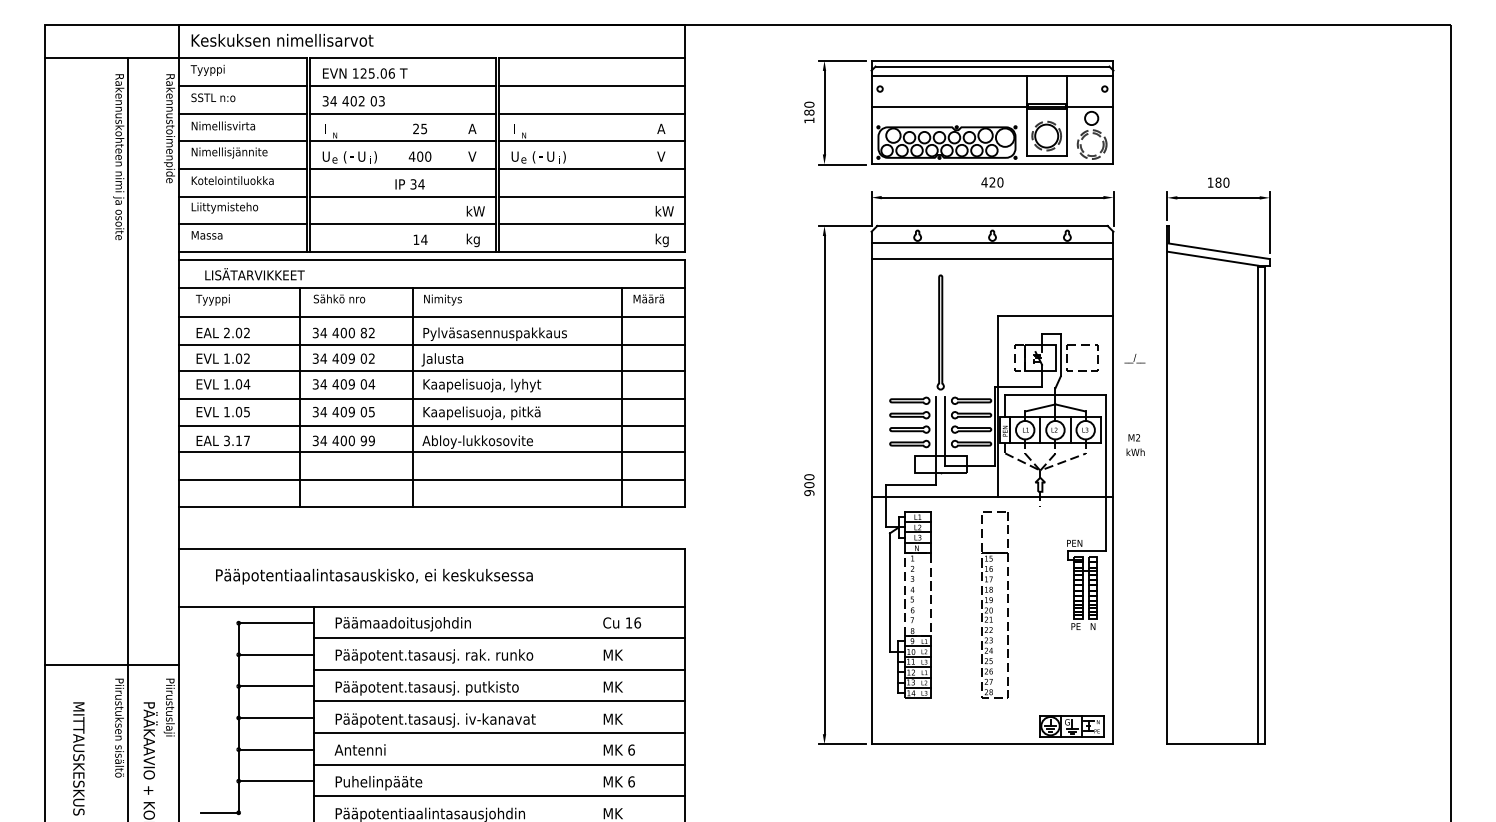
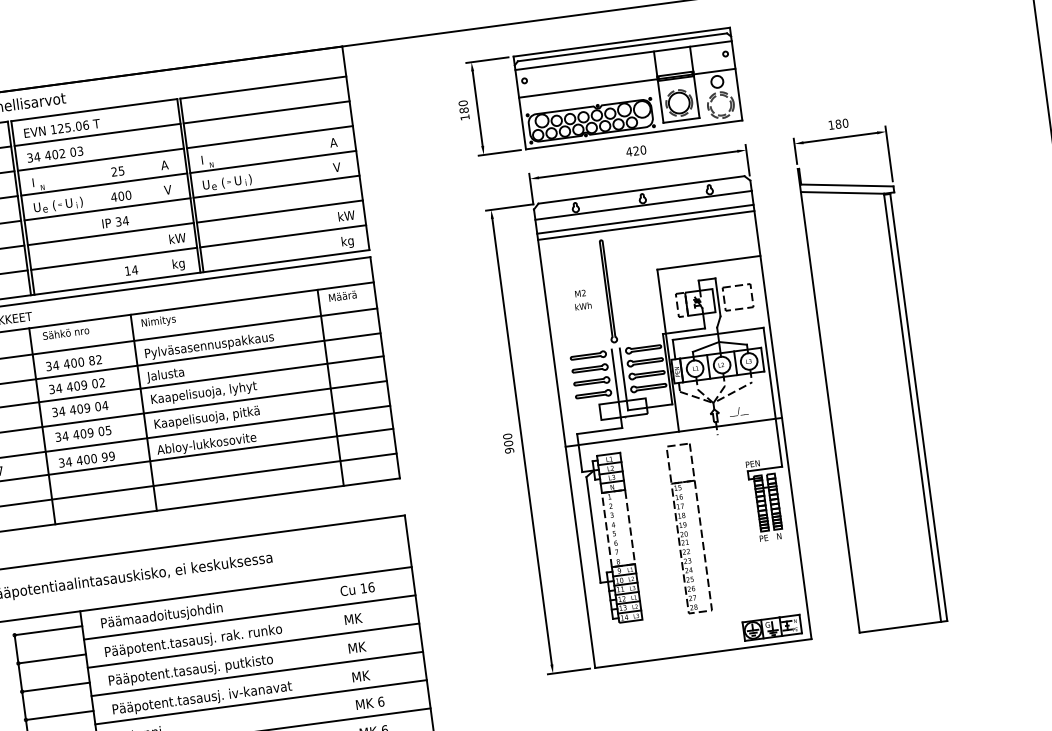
line: (992, 265) -> (646, 225), added
text: (1134, 358) -> (738, 411), moved
text: (1135, 444) -> (582, 299), moved

